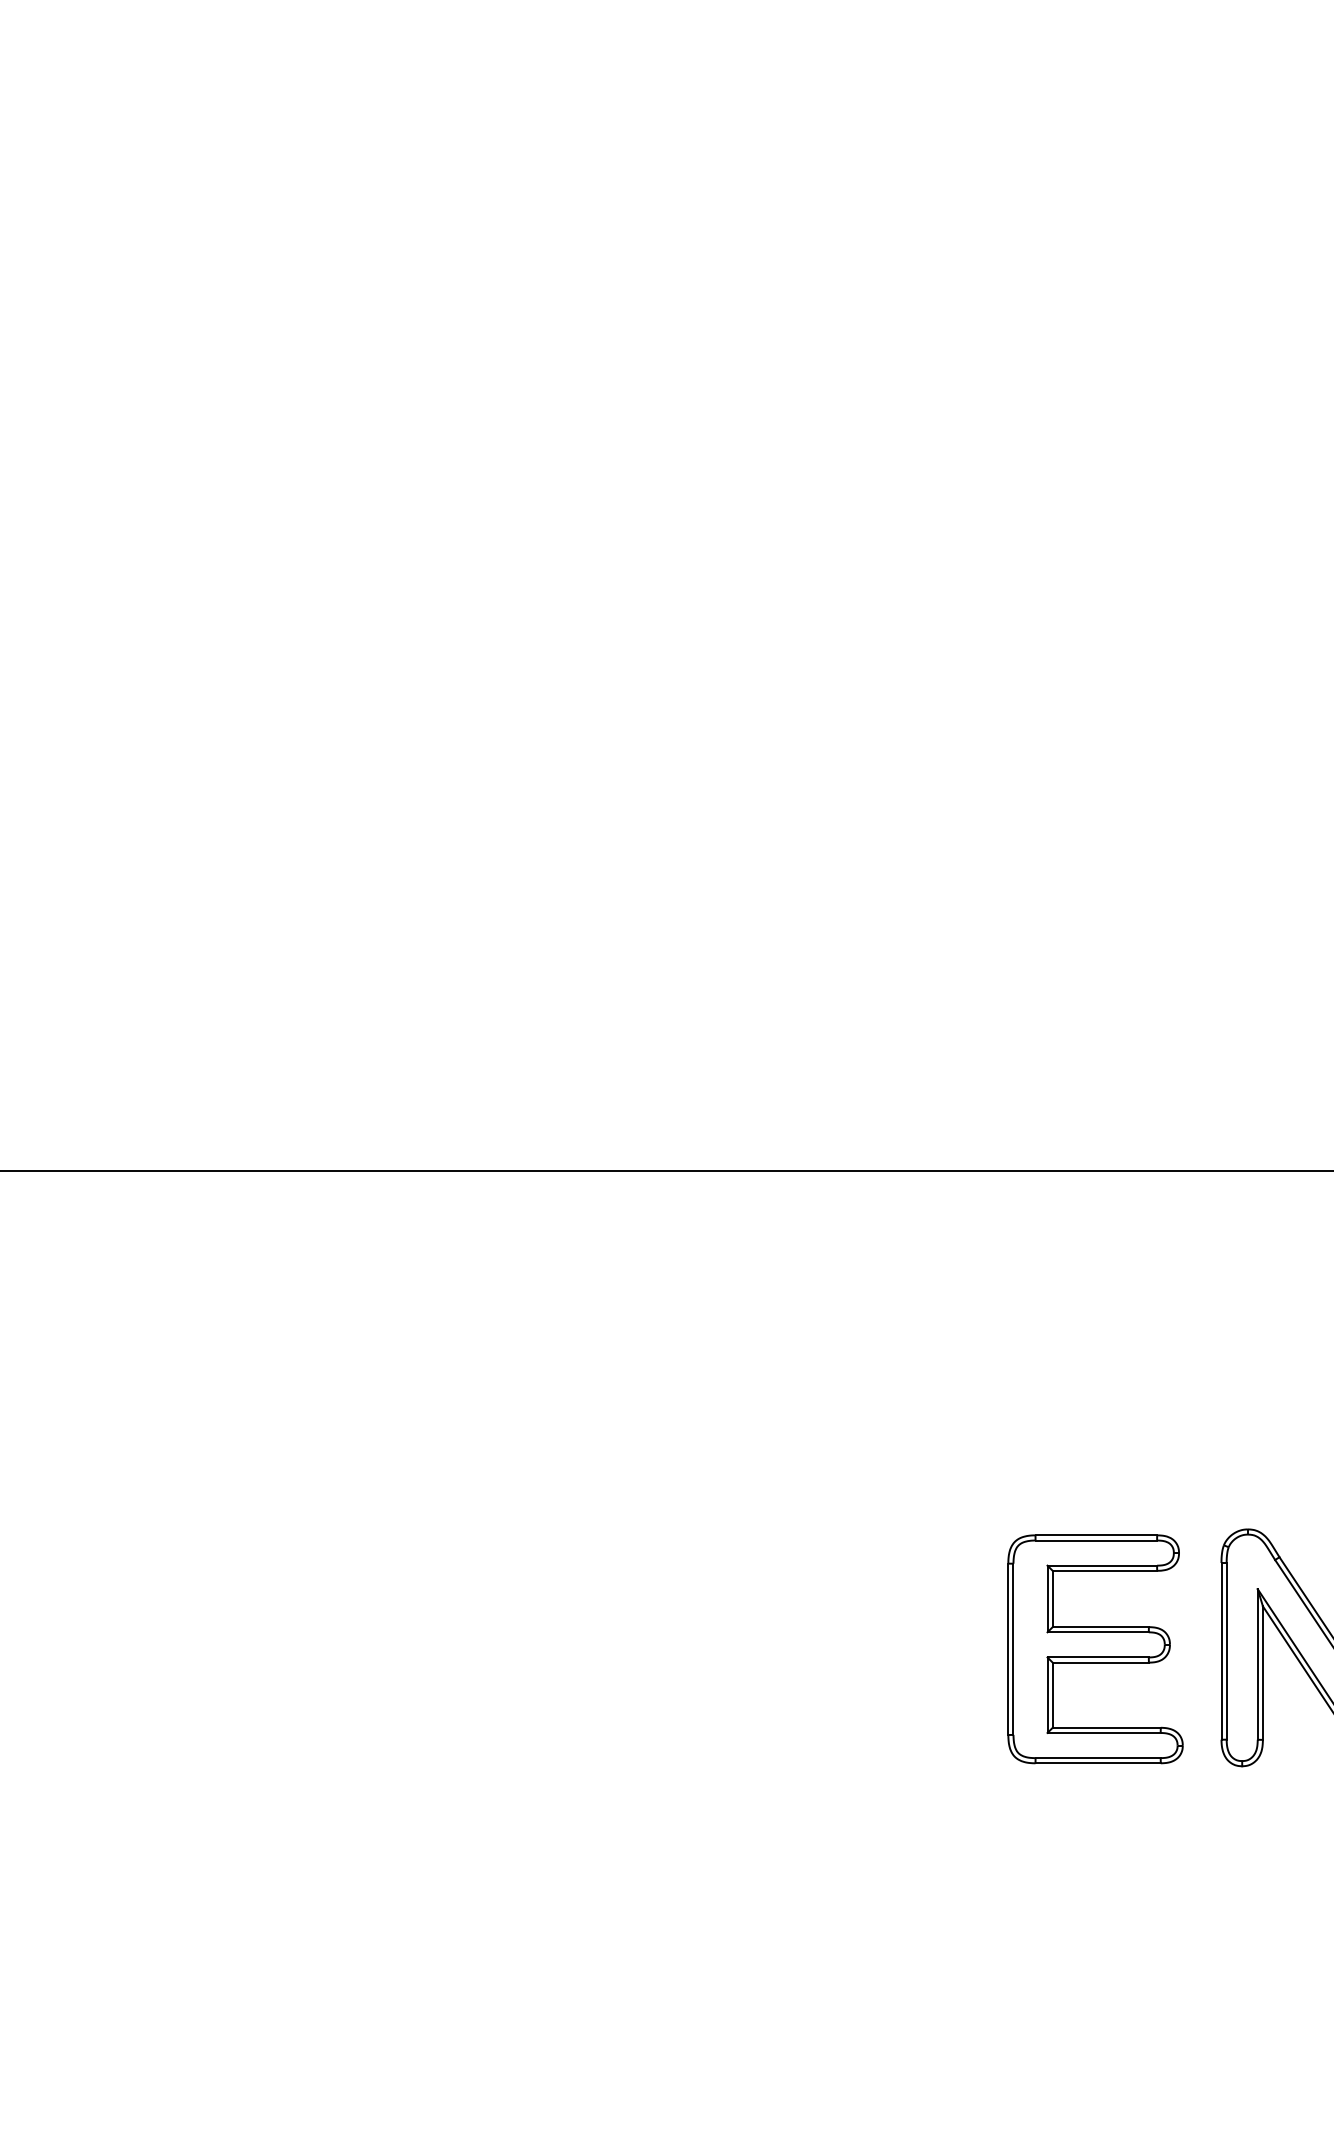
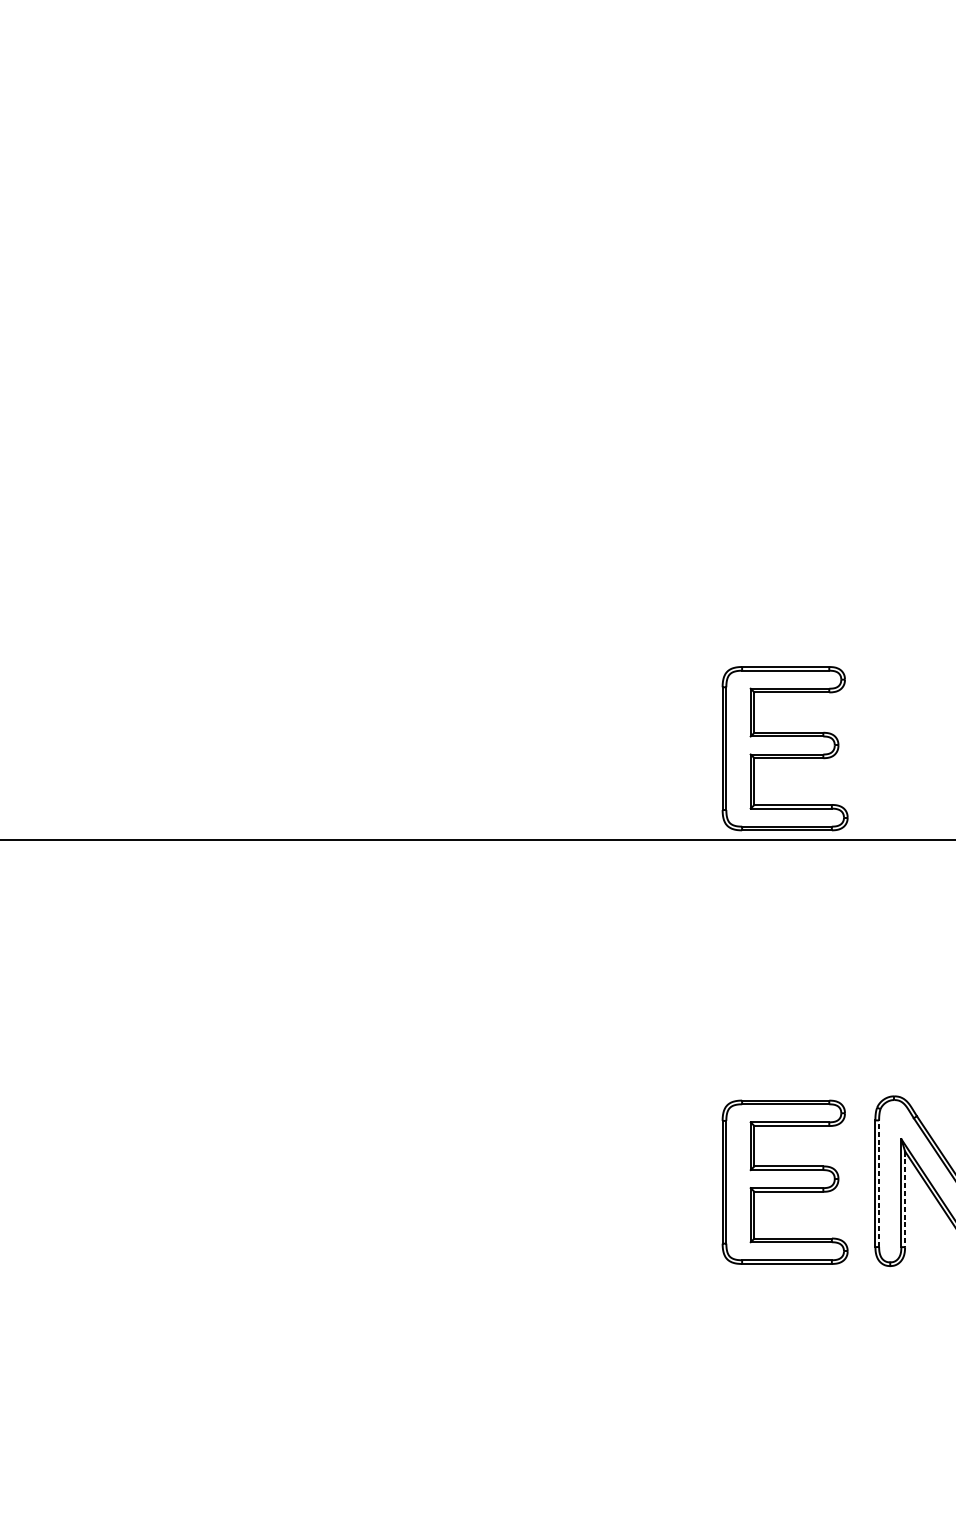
part: (1095, 1044) -> (785, 748), added
line: (1226, 1650) -> (878, 1183), solid -> dashed
line: (1262, 1673) -> (904, 1199), solid -> dashed

